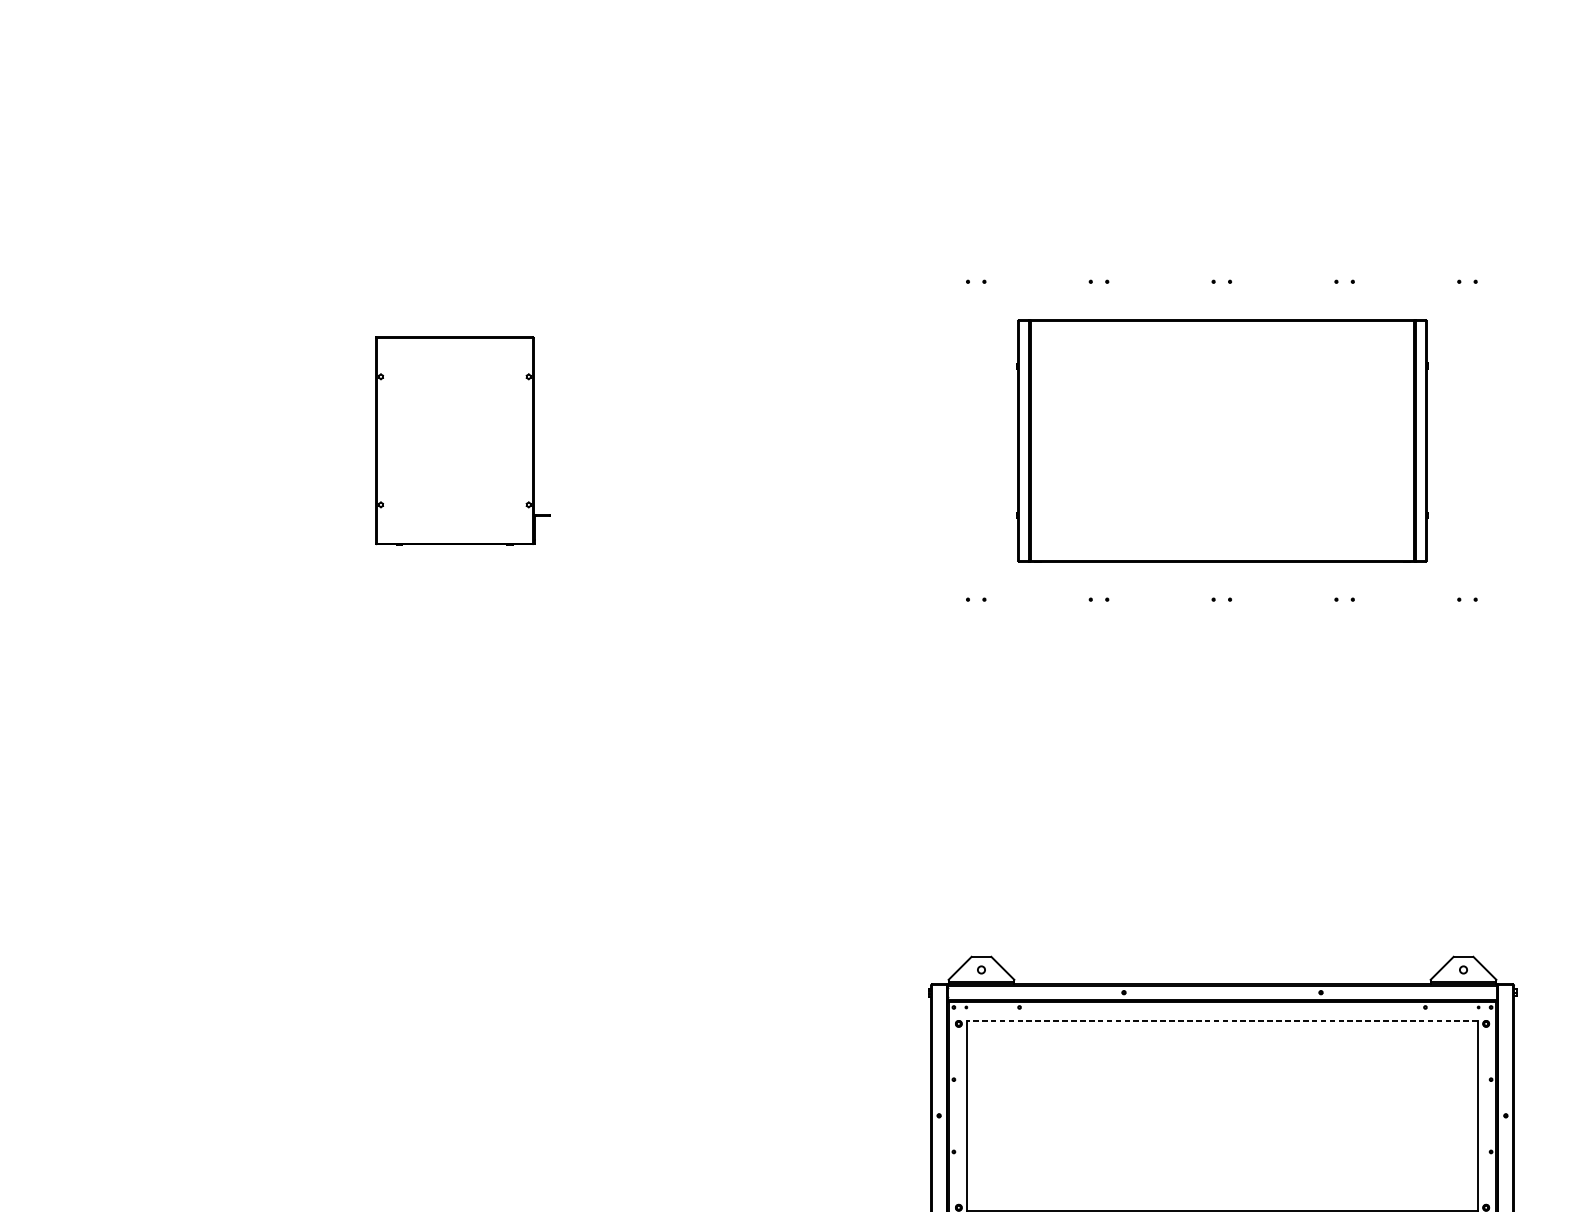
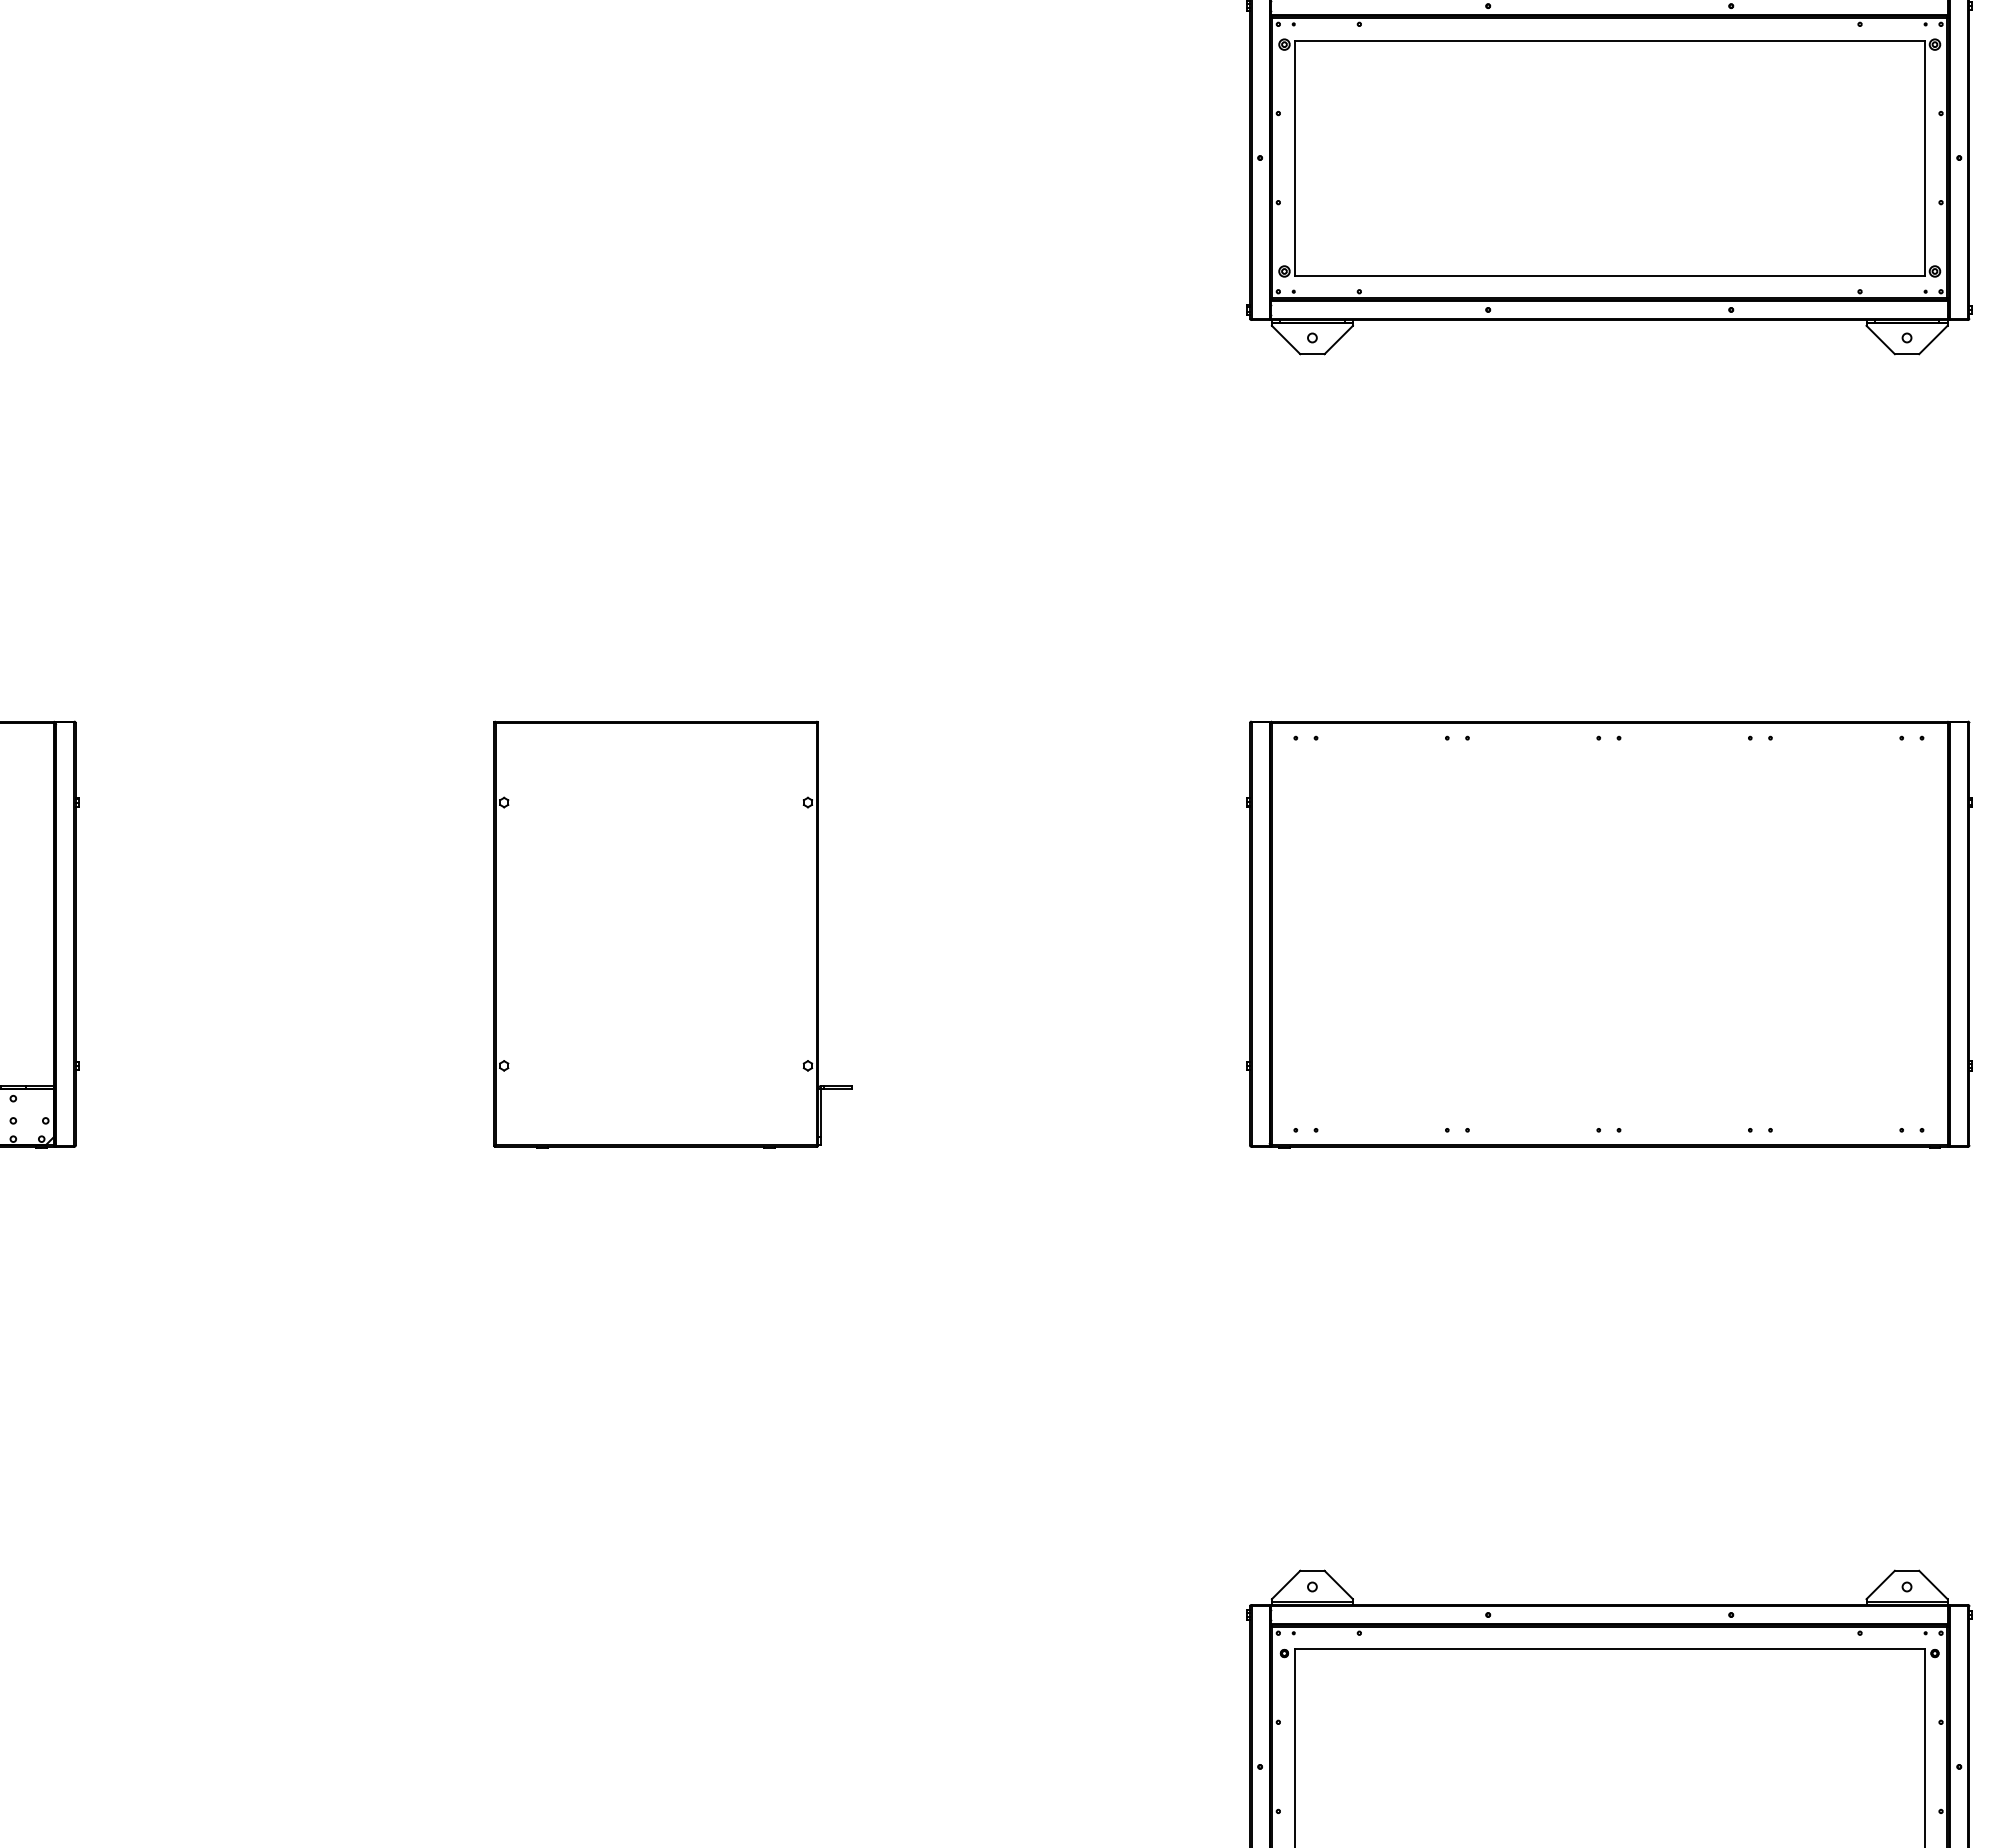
part: (462, 440) -> (672, 934), size x1.67
part: (1222, 440) -> (1609, 934), size x1.43
line: (1222, 1020) -> (1609, 1649), dashed -> solid

